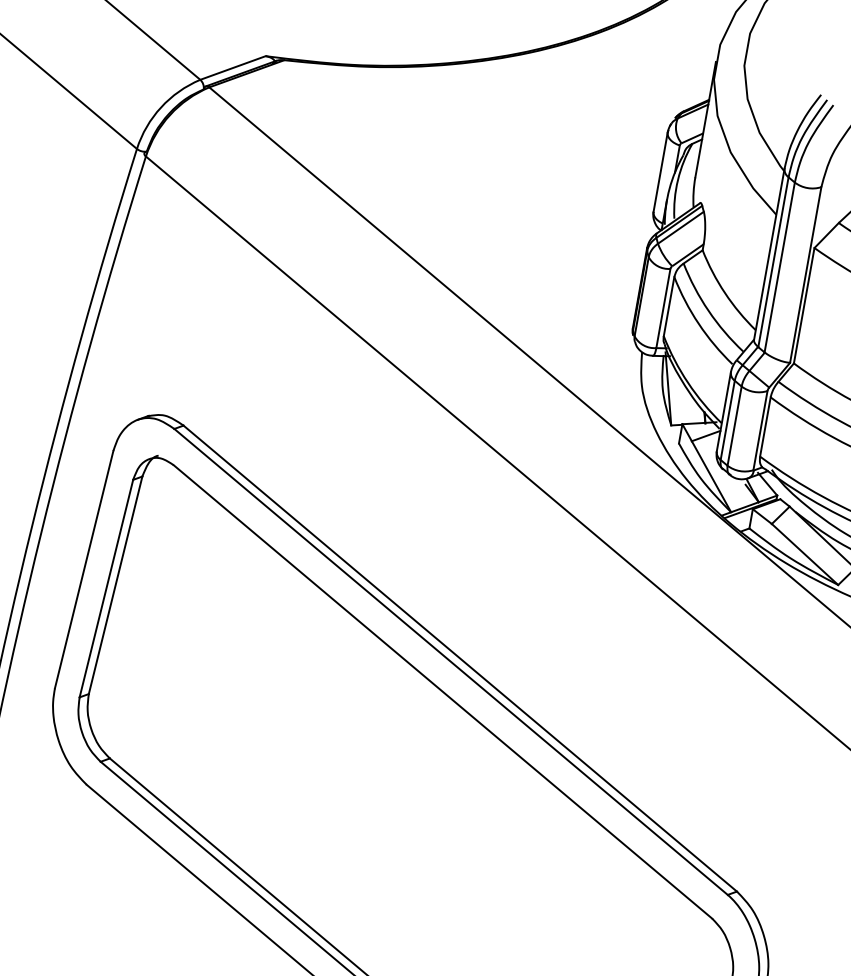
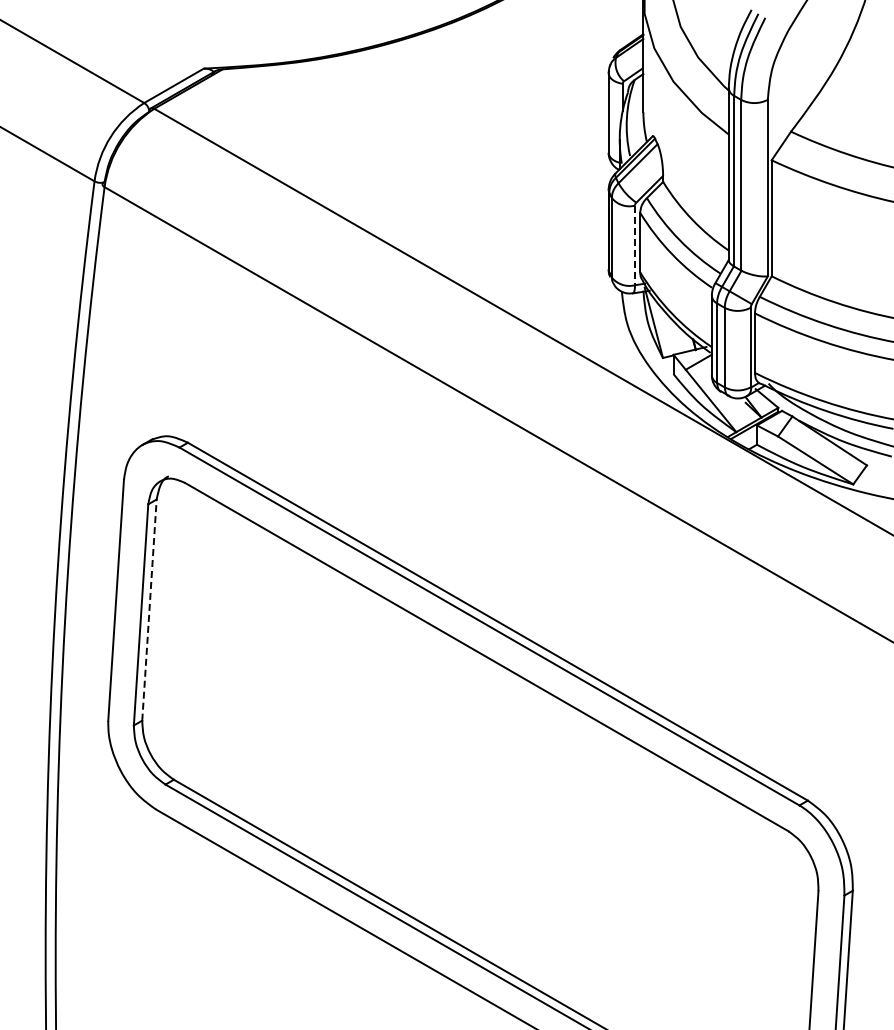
line: (663, 308) -> (635, 245), solid -> dashed
line: (115, 585) -> (149, 610), solid -> dashed

